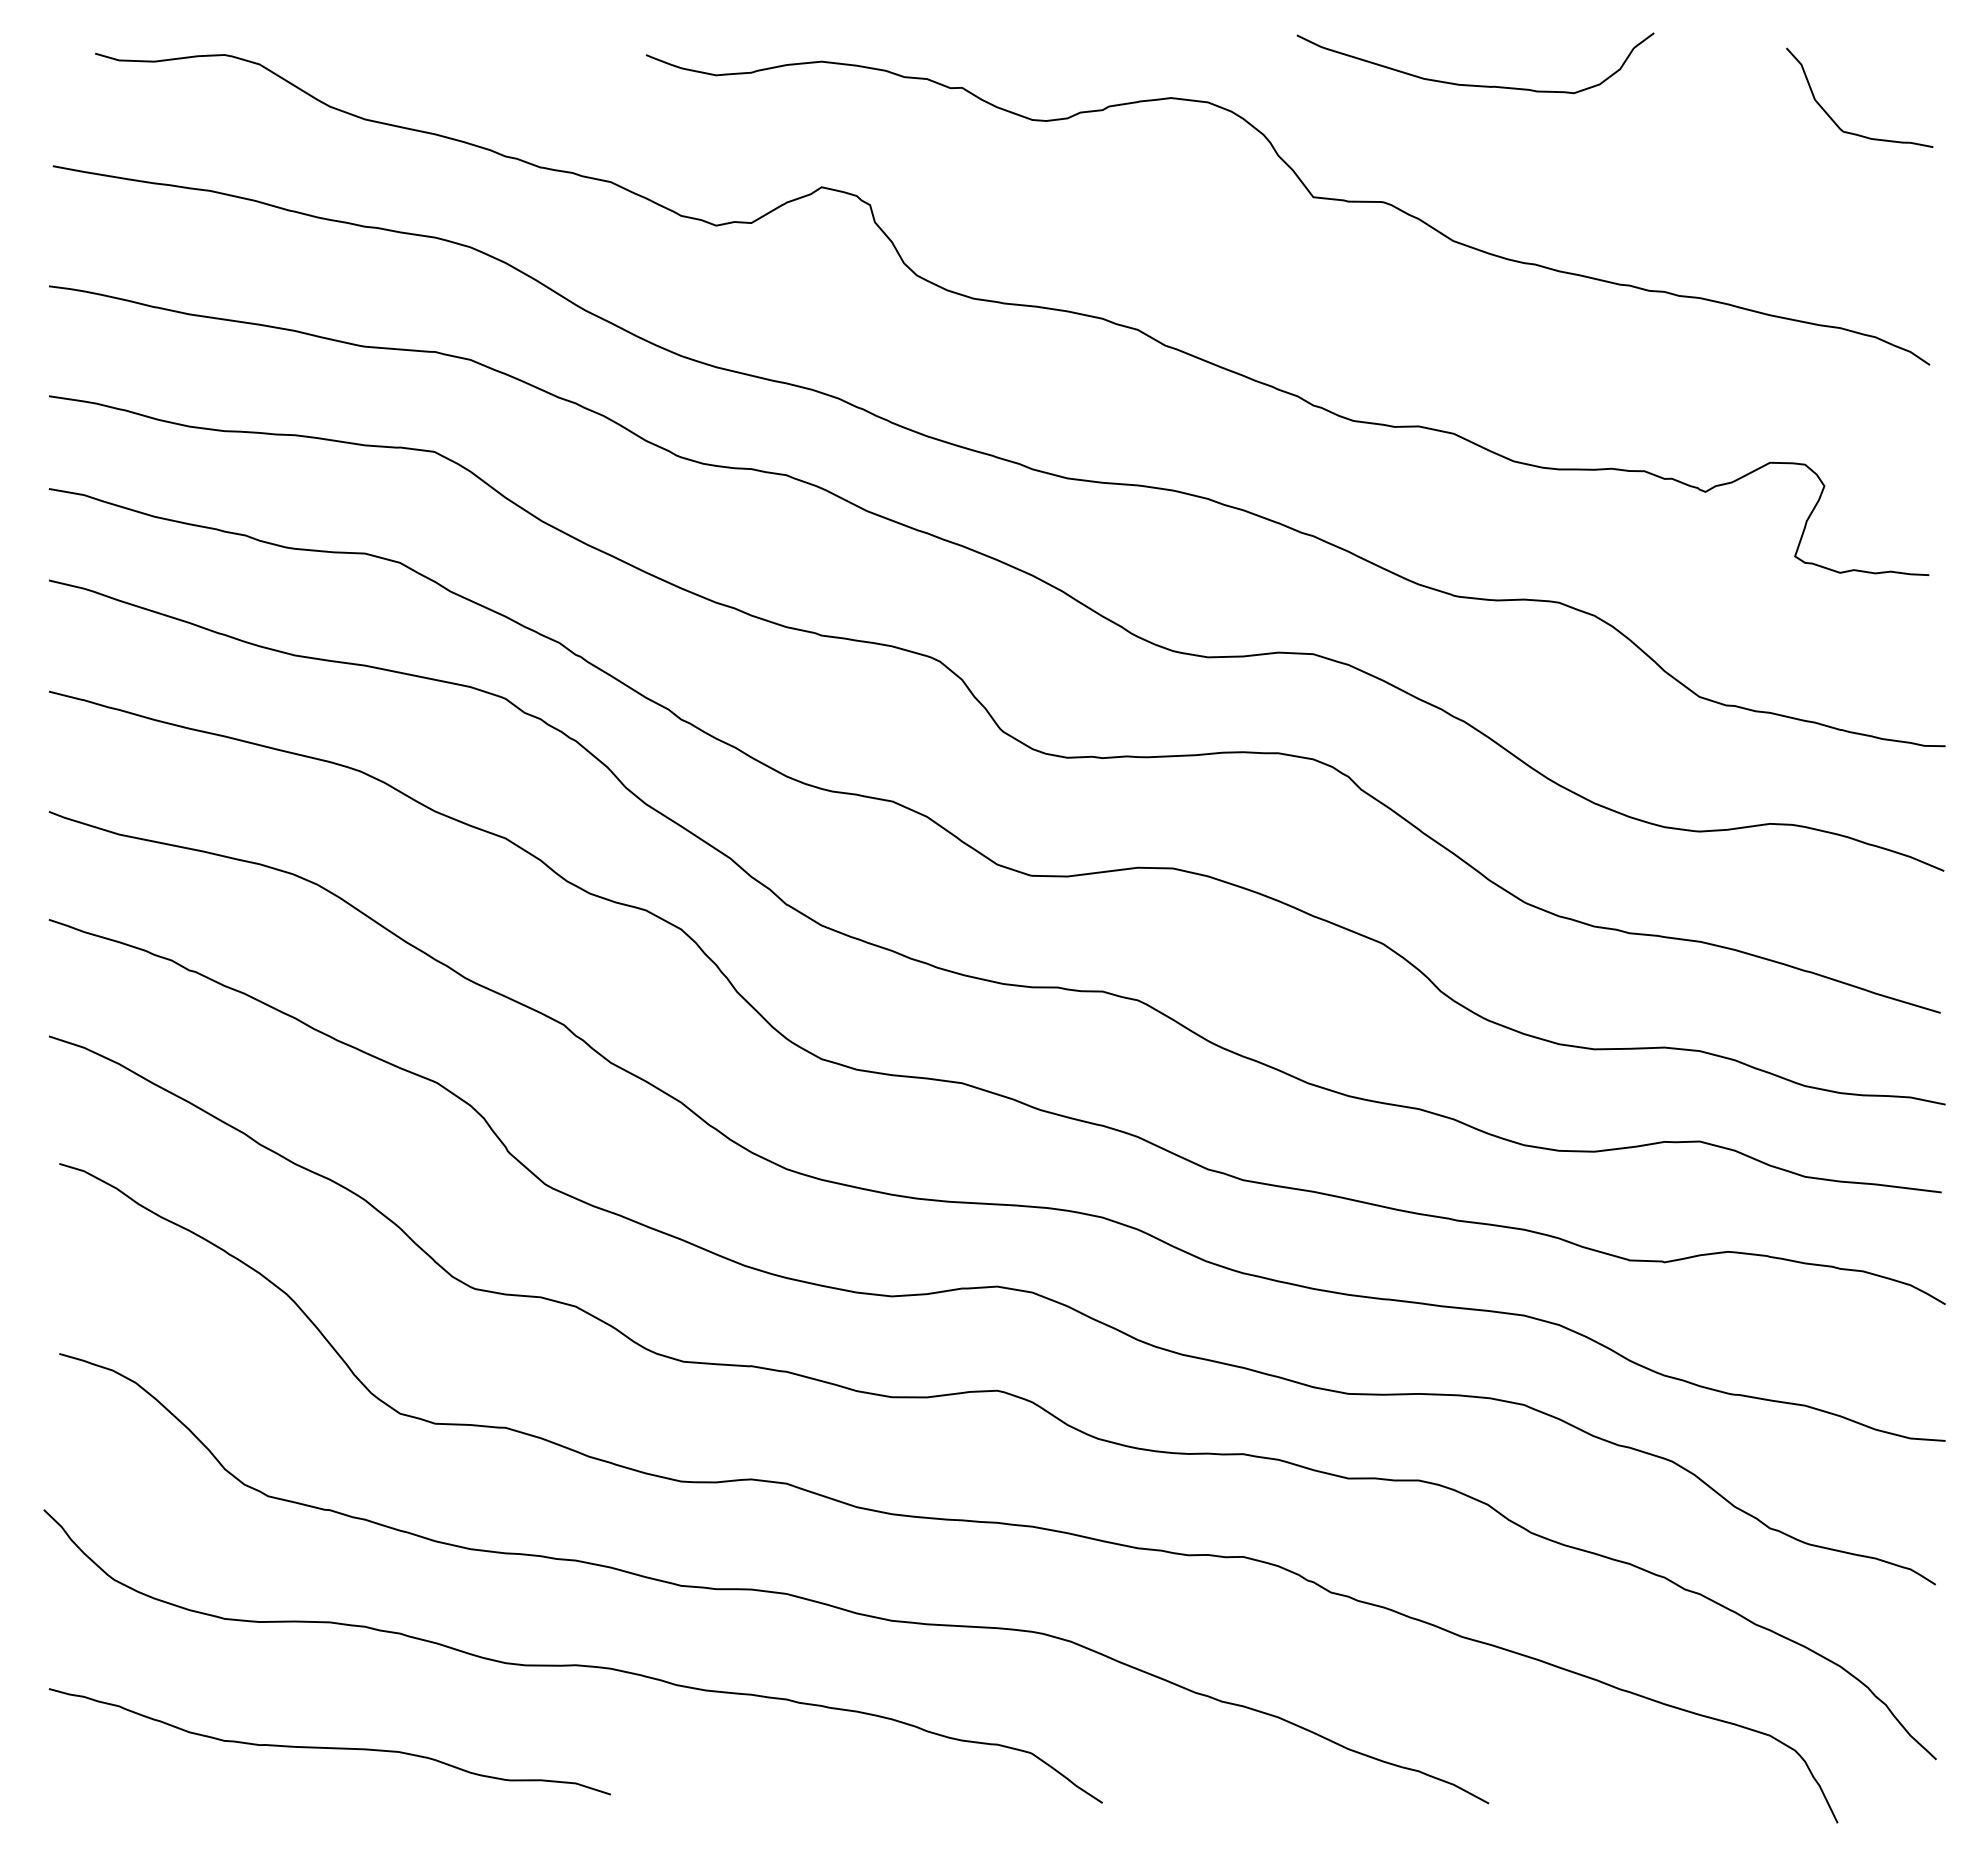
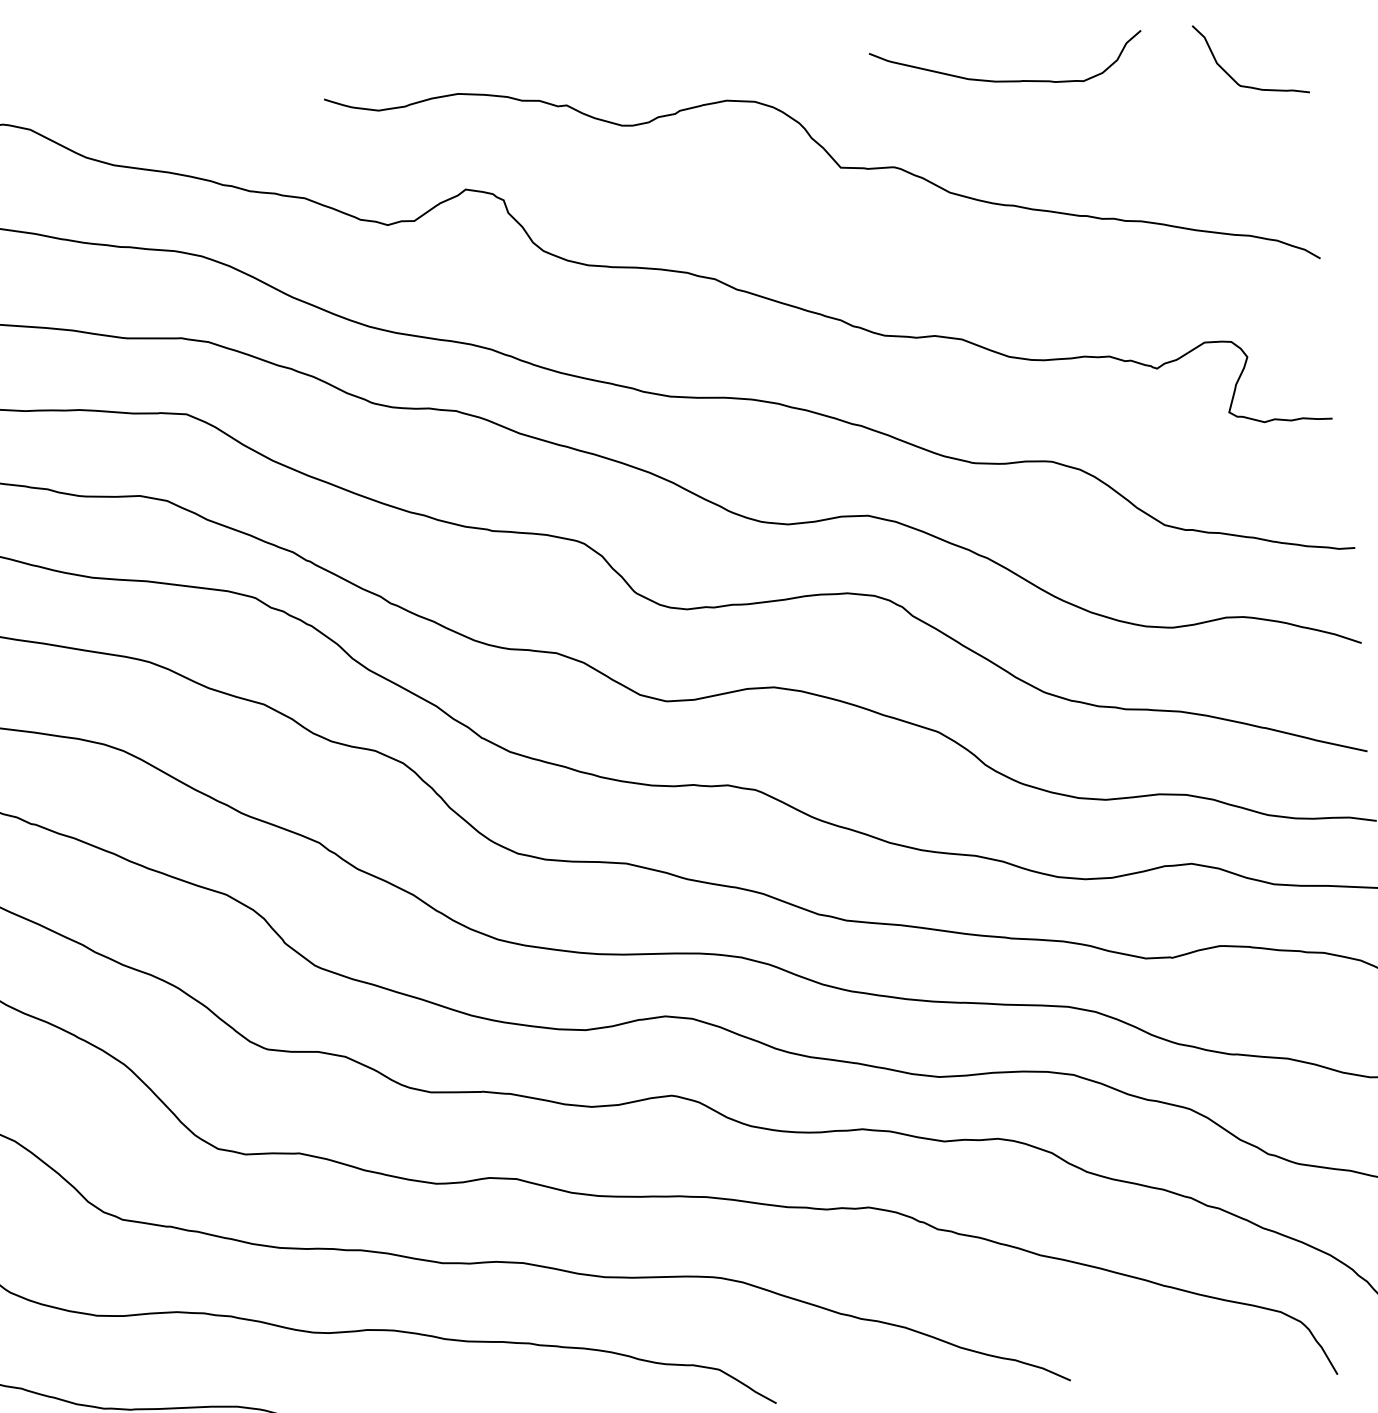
curve: (1474, 84) -> (1007, 80), moved

